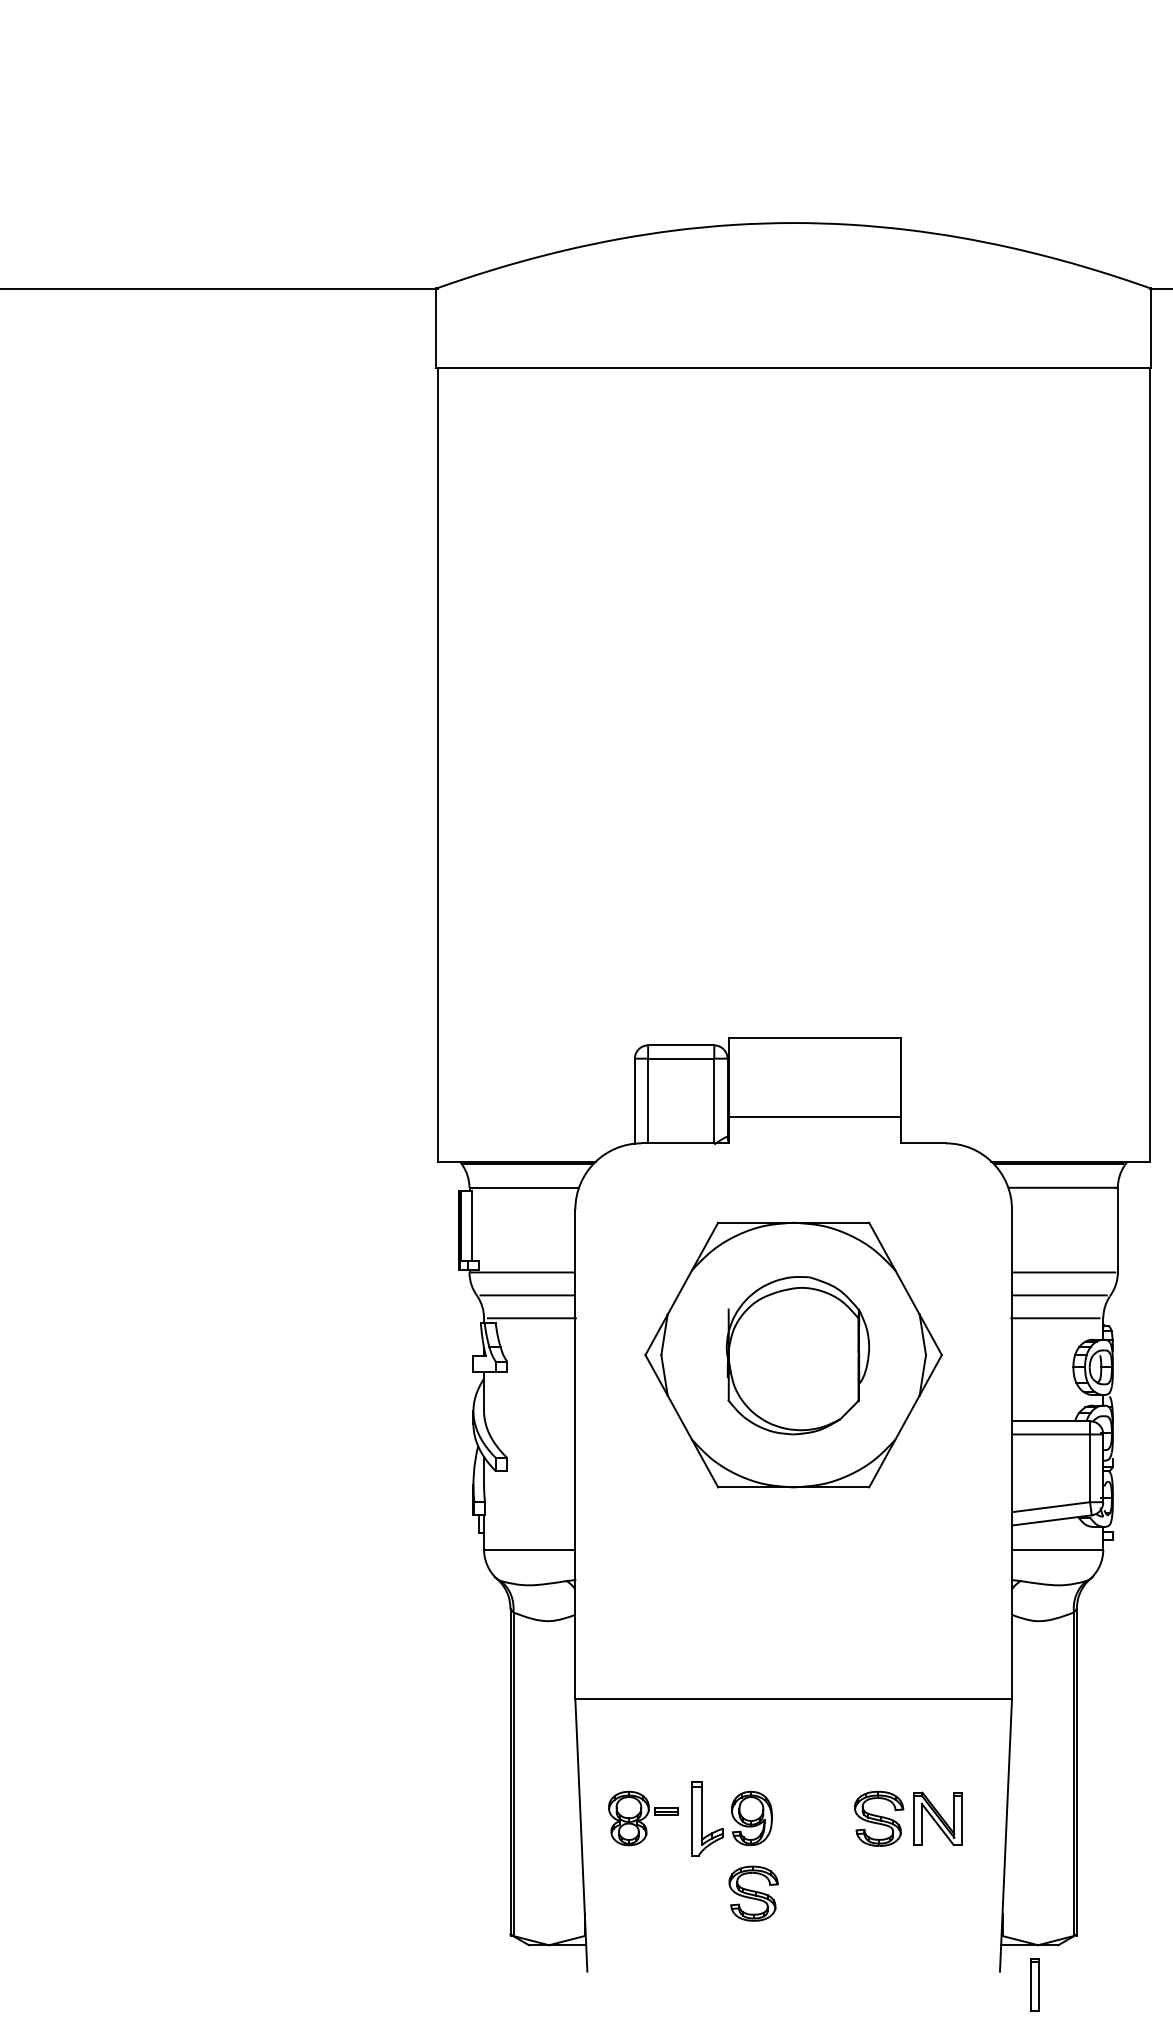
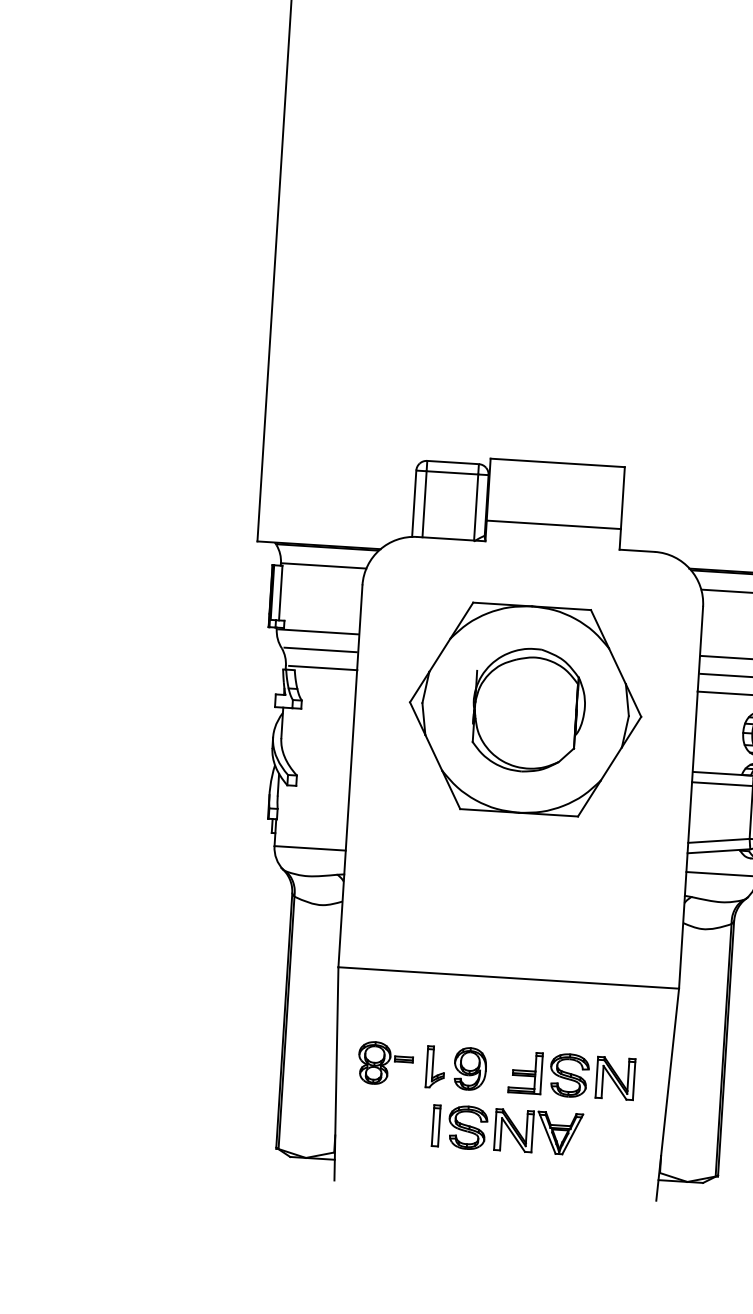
part: (707, 1818) -> (435, 1066), size x0.71
part: (822, 1818) -> (525, 1072), added
part: (837, 1893) -> (533, 1131), added
part: (1034, 1984) -> (435, 1125), moved

